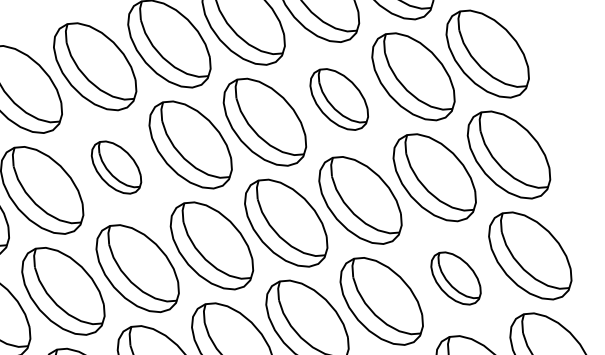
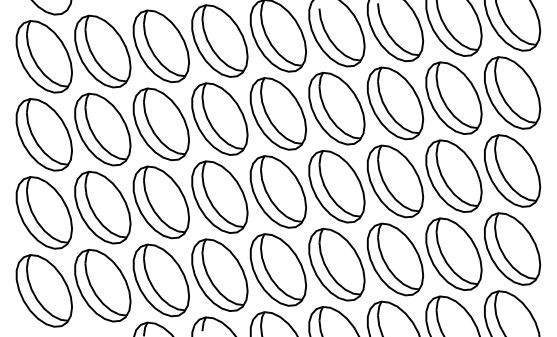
part: (339, 99) -> (395, 103), size x1.43
part: (115, 166) -> (219, 118), size x1.67
part: (455, 277) -> (453, 253), size x1.67

